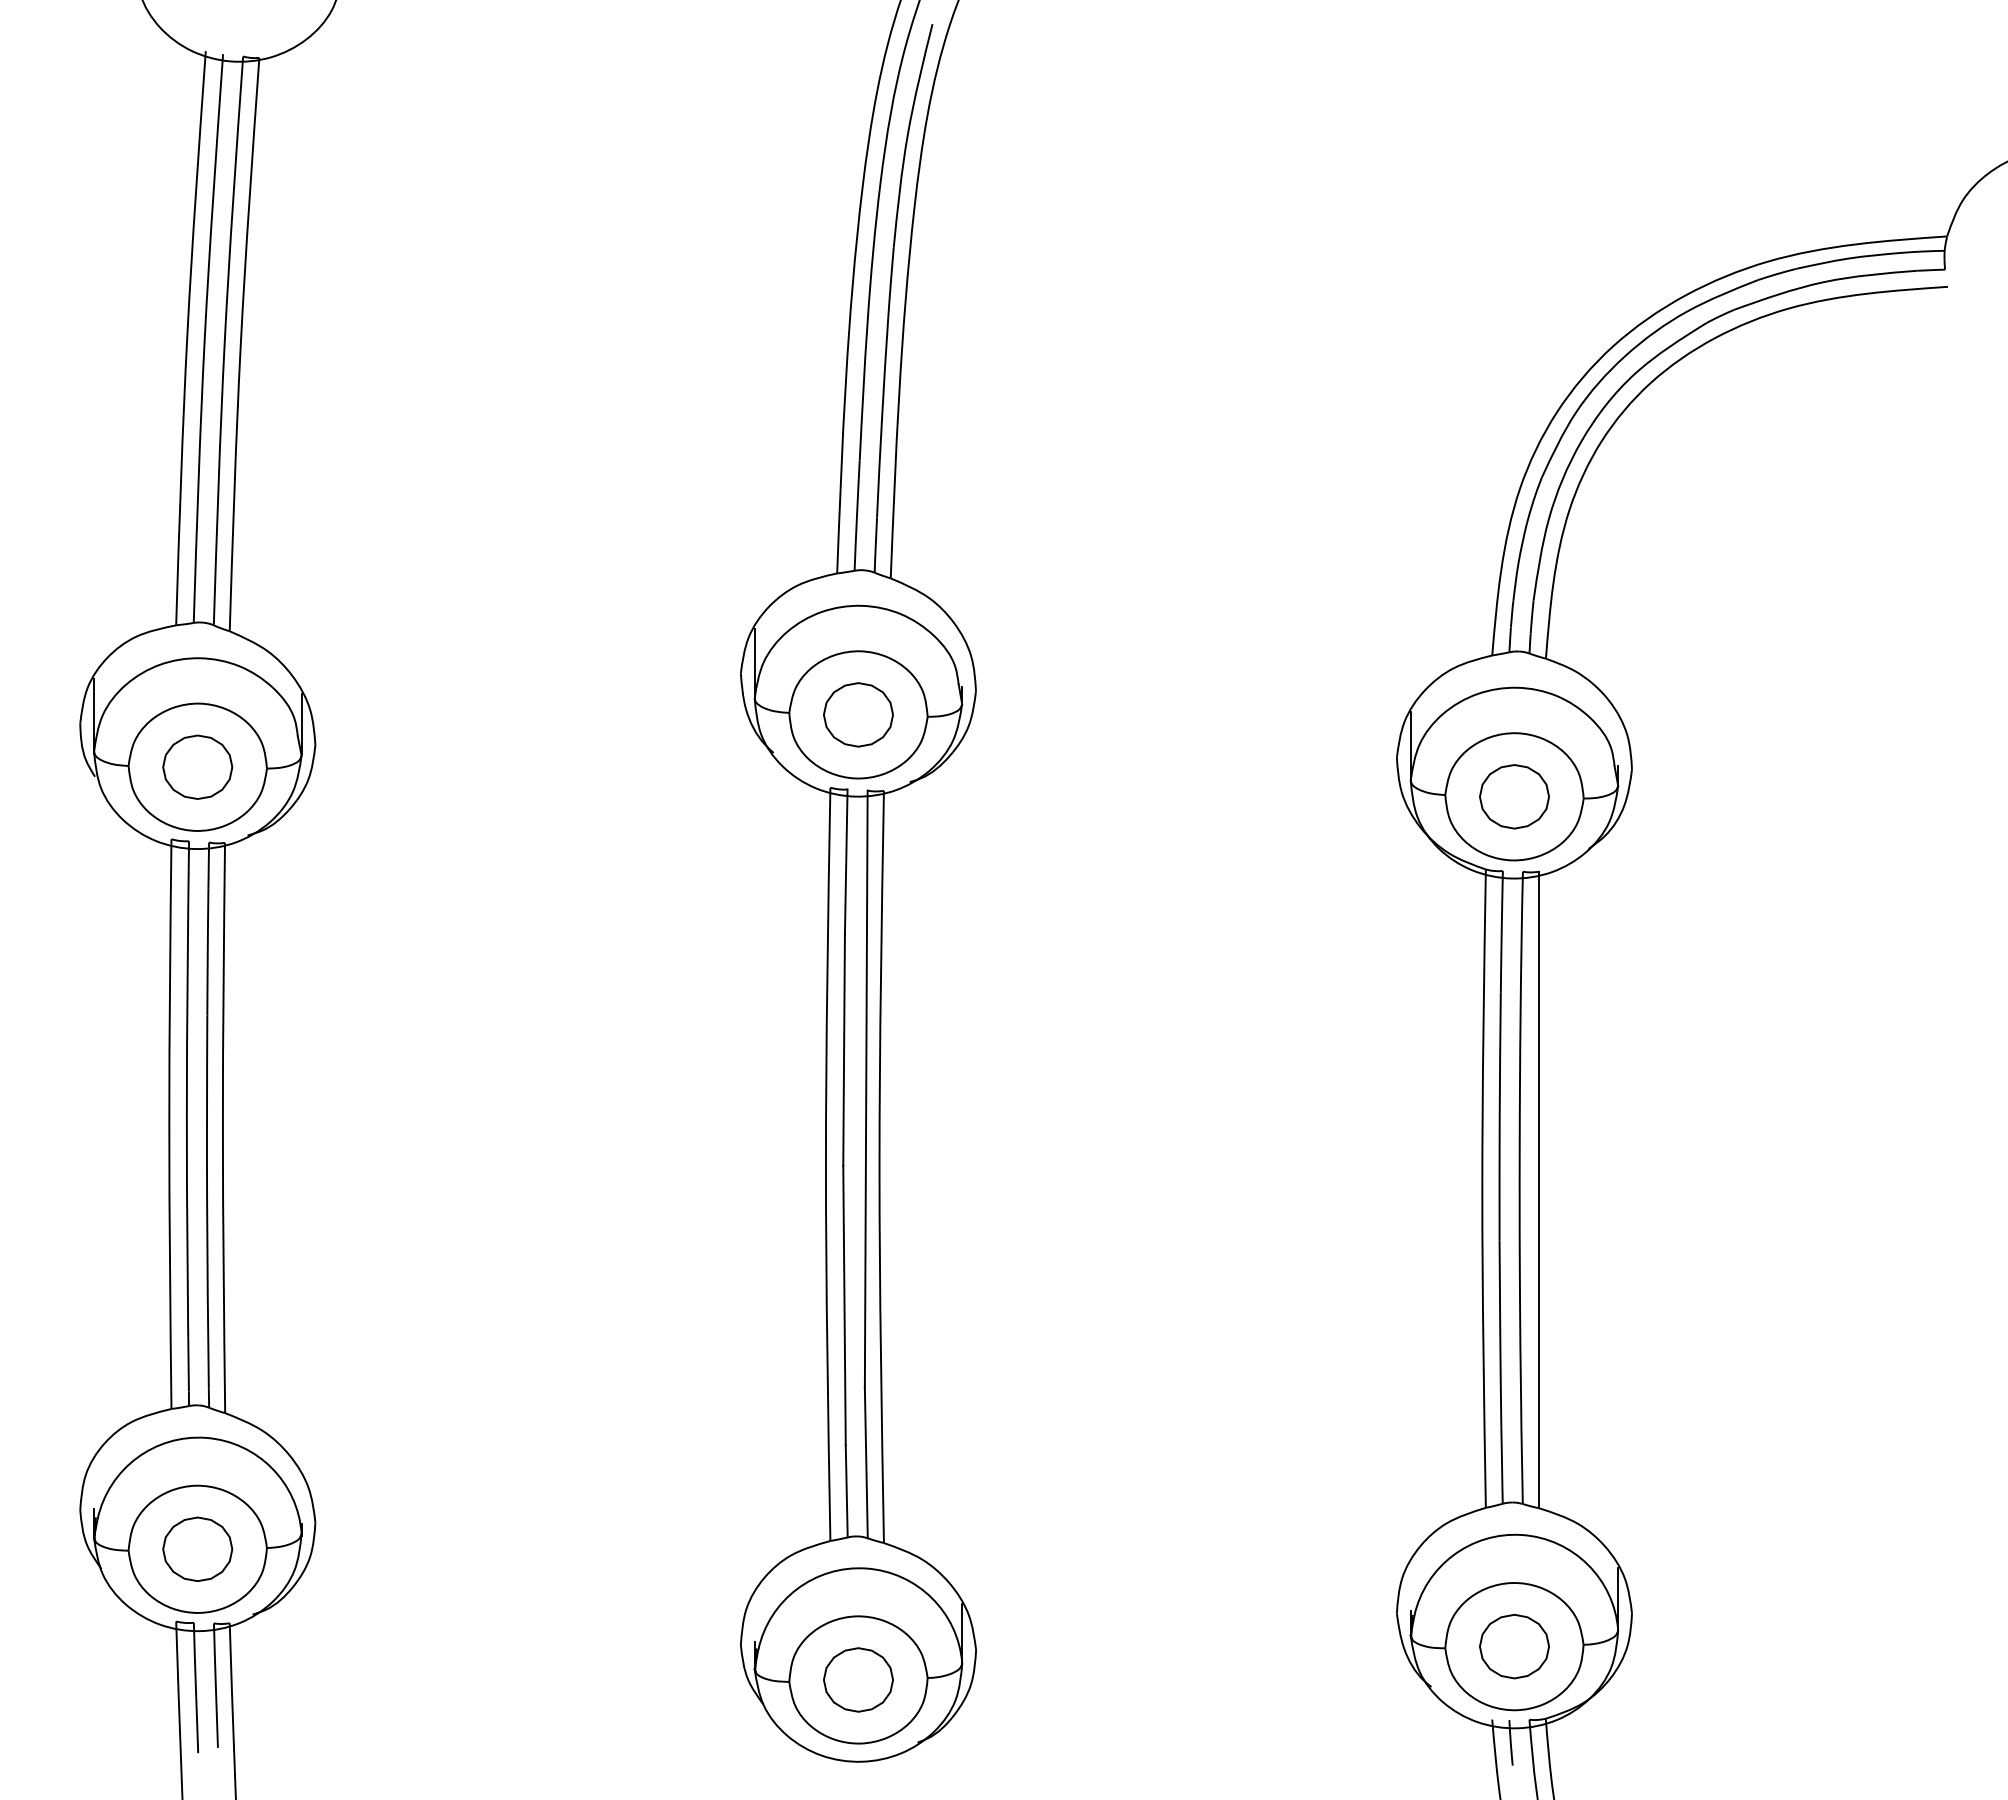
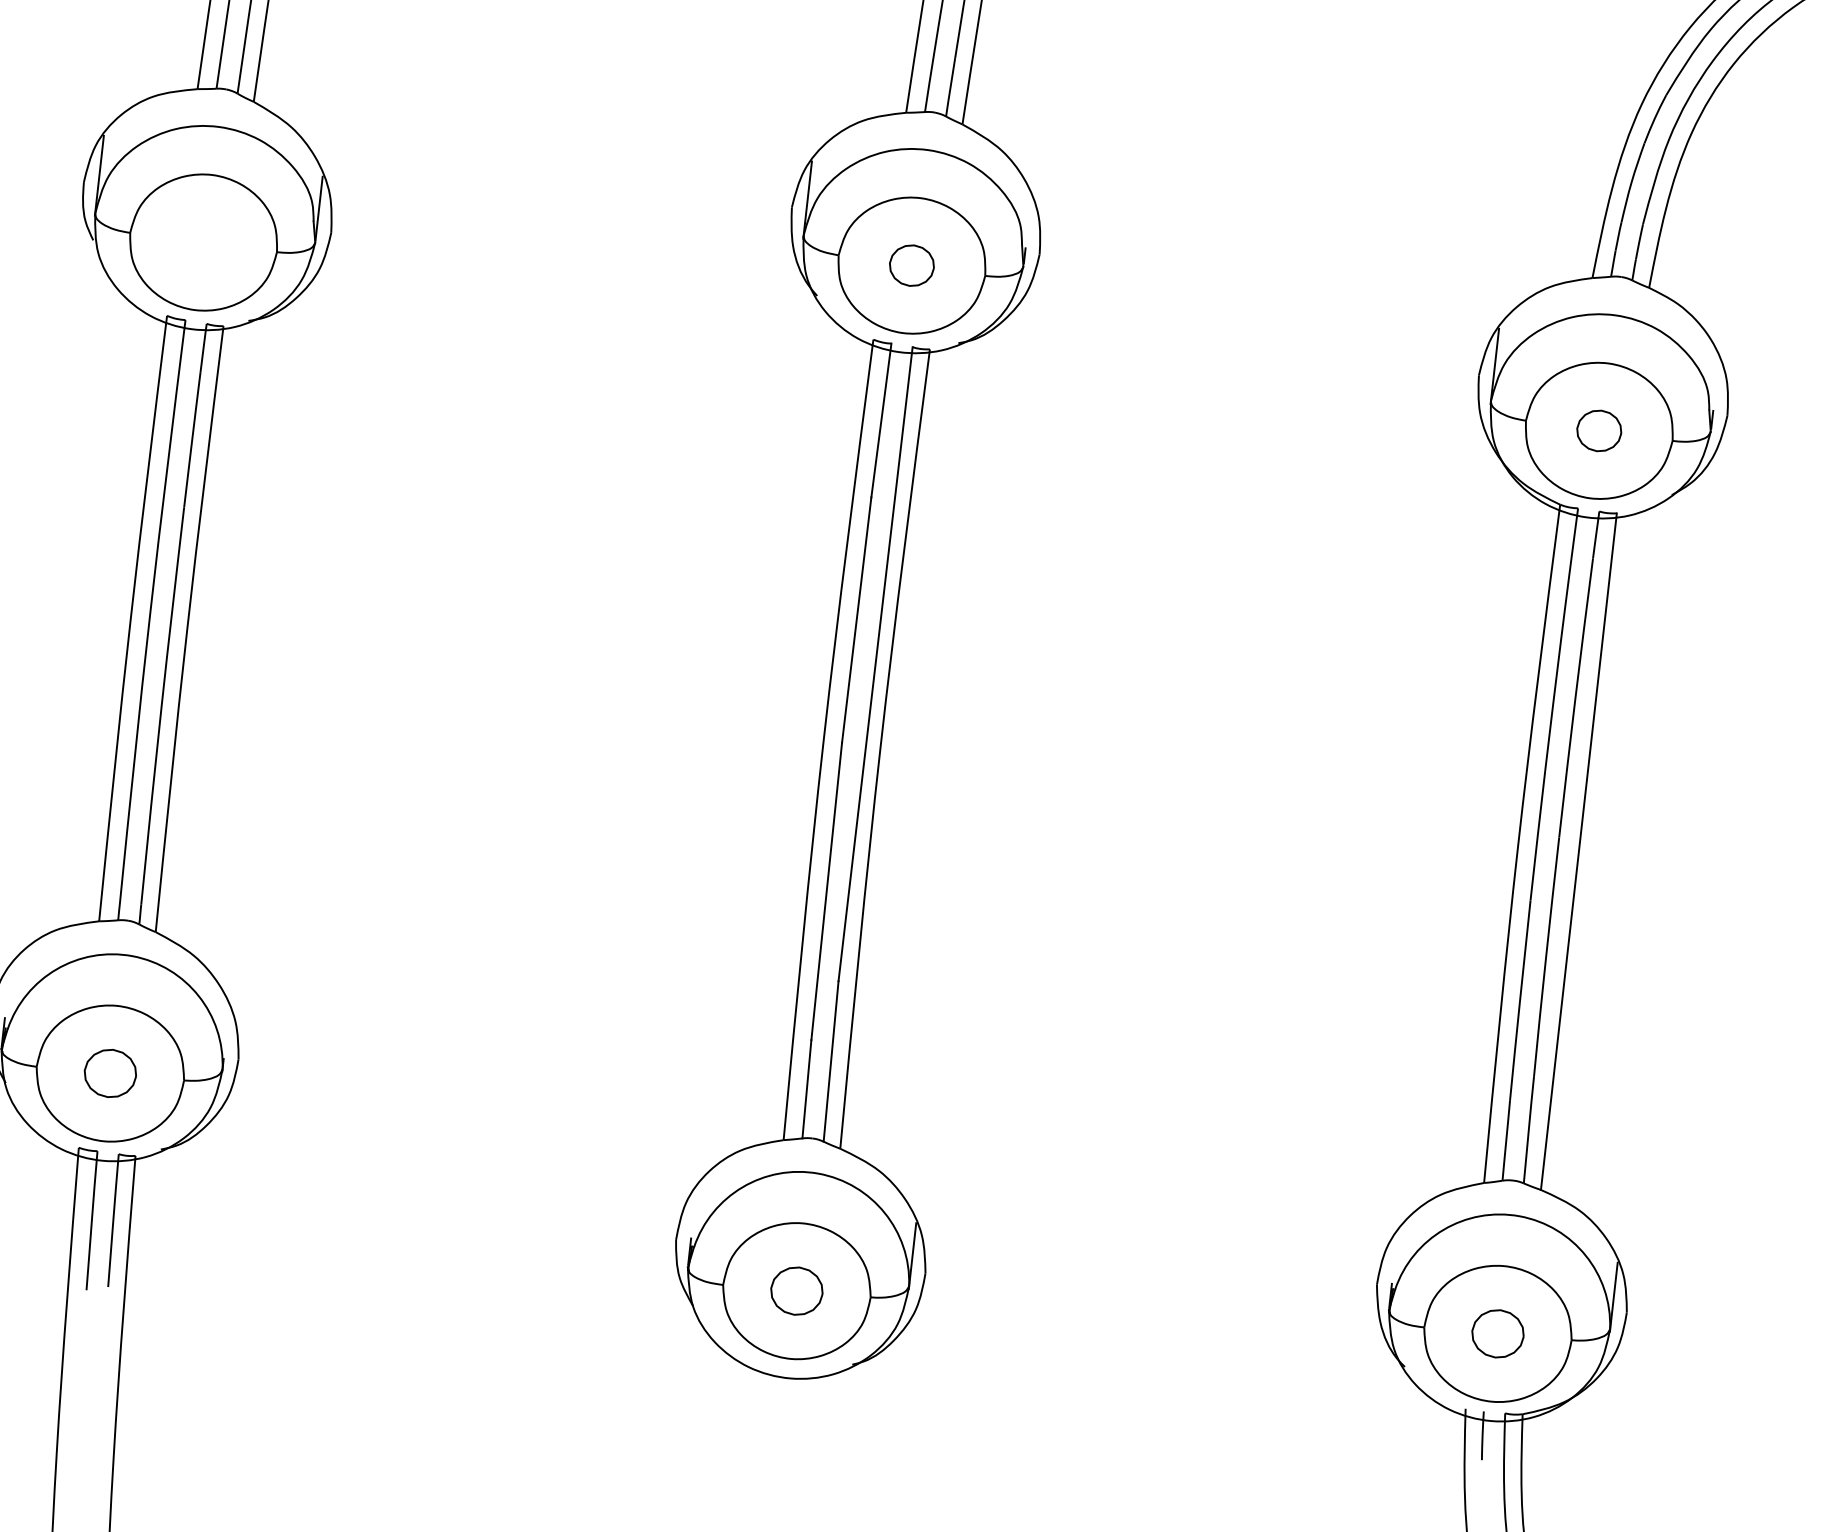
part: (858, 714) -> (912, 265), size x0.6
part: (197, 766) -> (203, 241), removed
part: (1514, 796) -> (1599, 430), size x0.6
part: (197, 1548) -> (110, 1072), size x0.7
part: (1514, 1646) -> (1498, 1333), size x0.7
part: (858, 1679) -> (796, 1290), size x0.7

